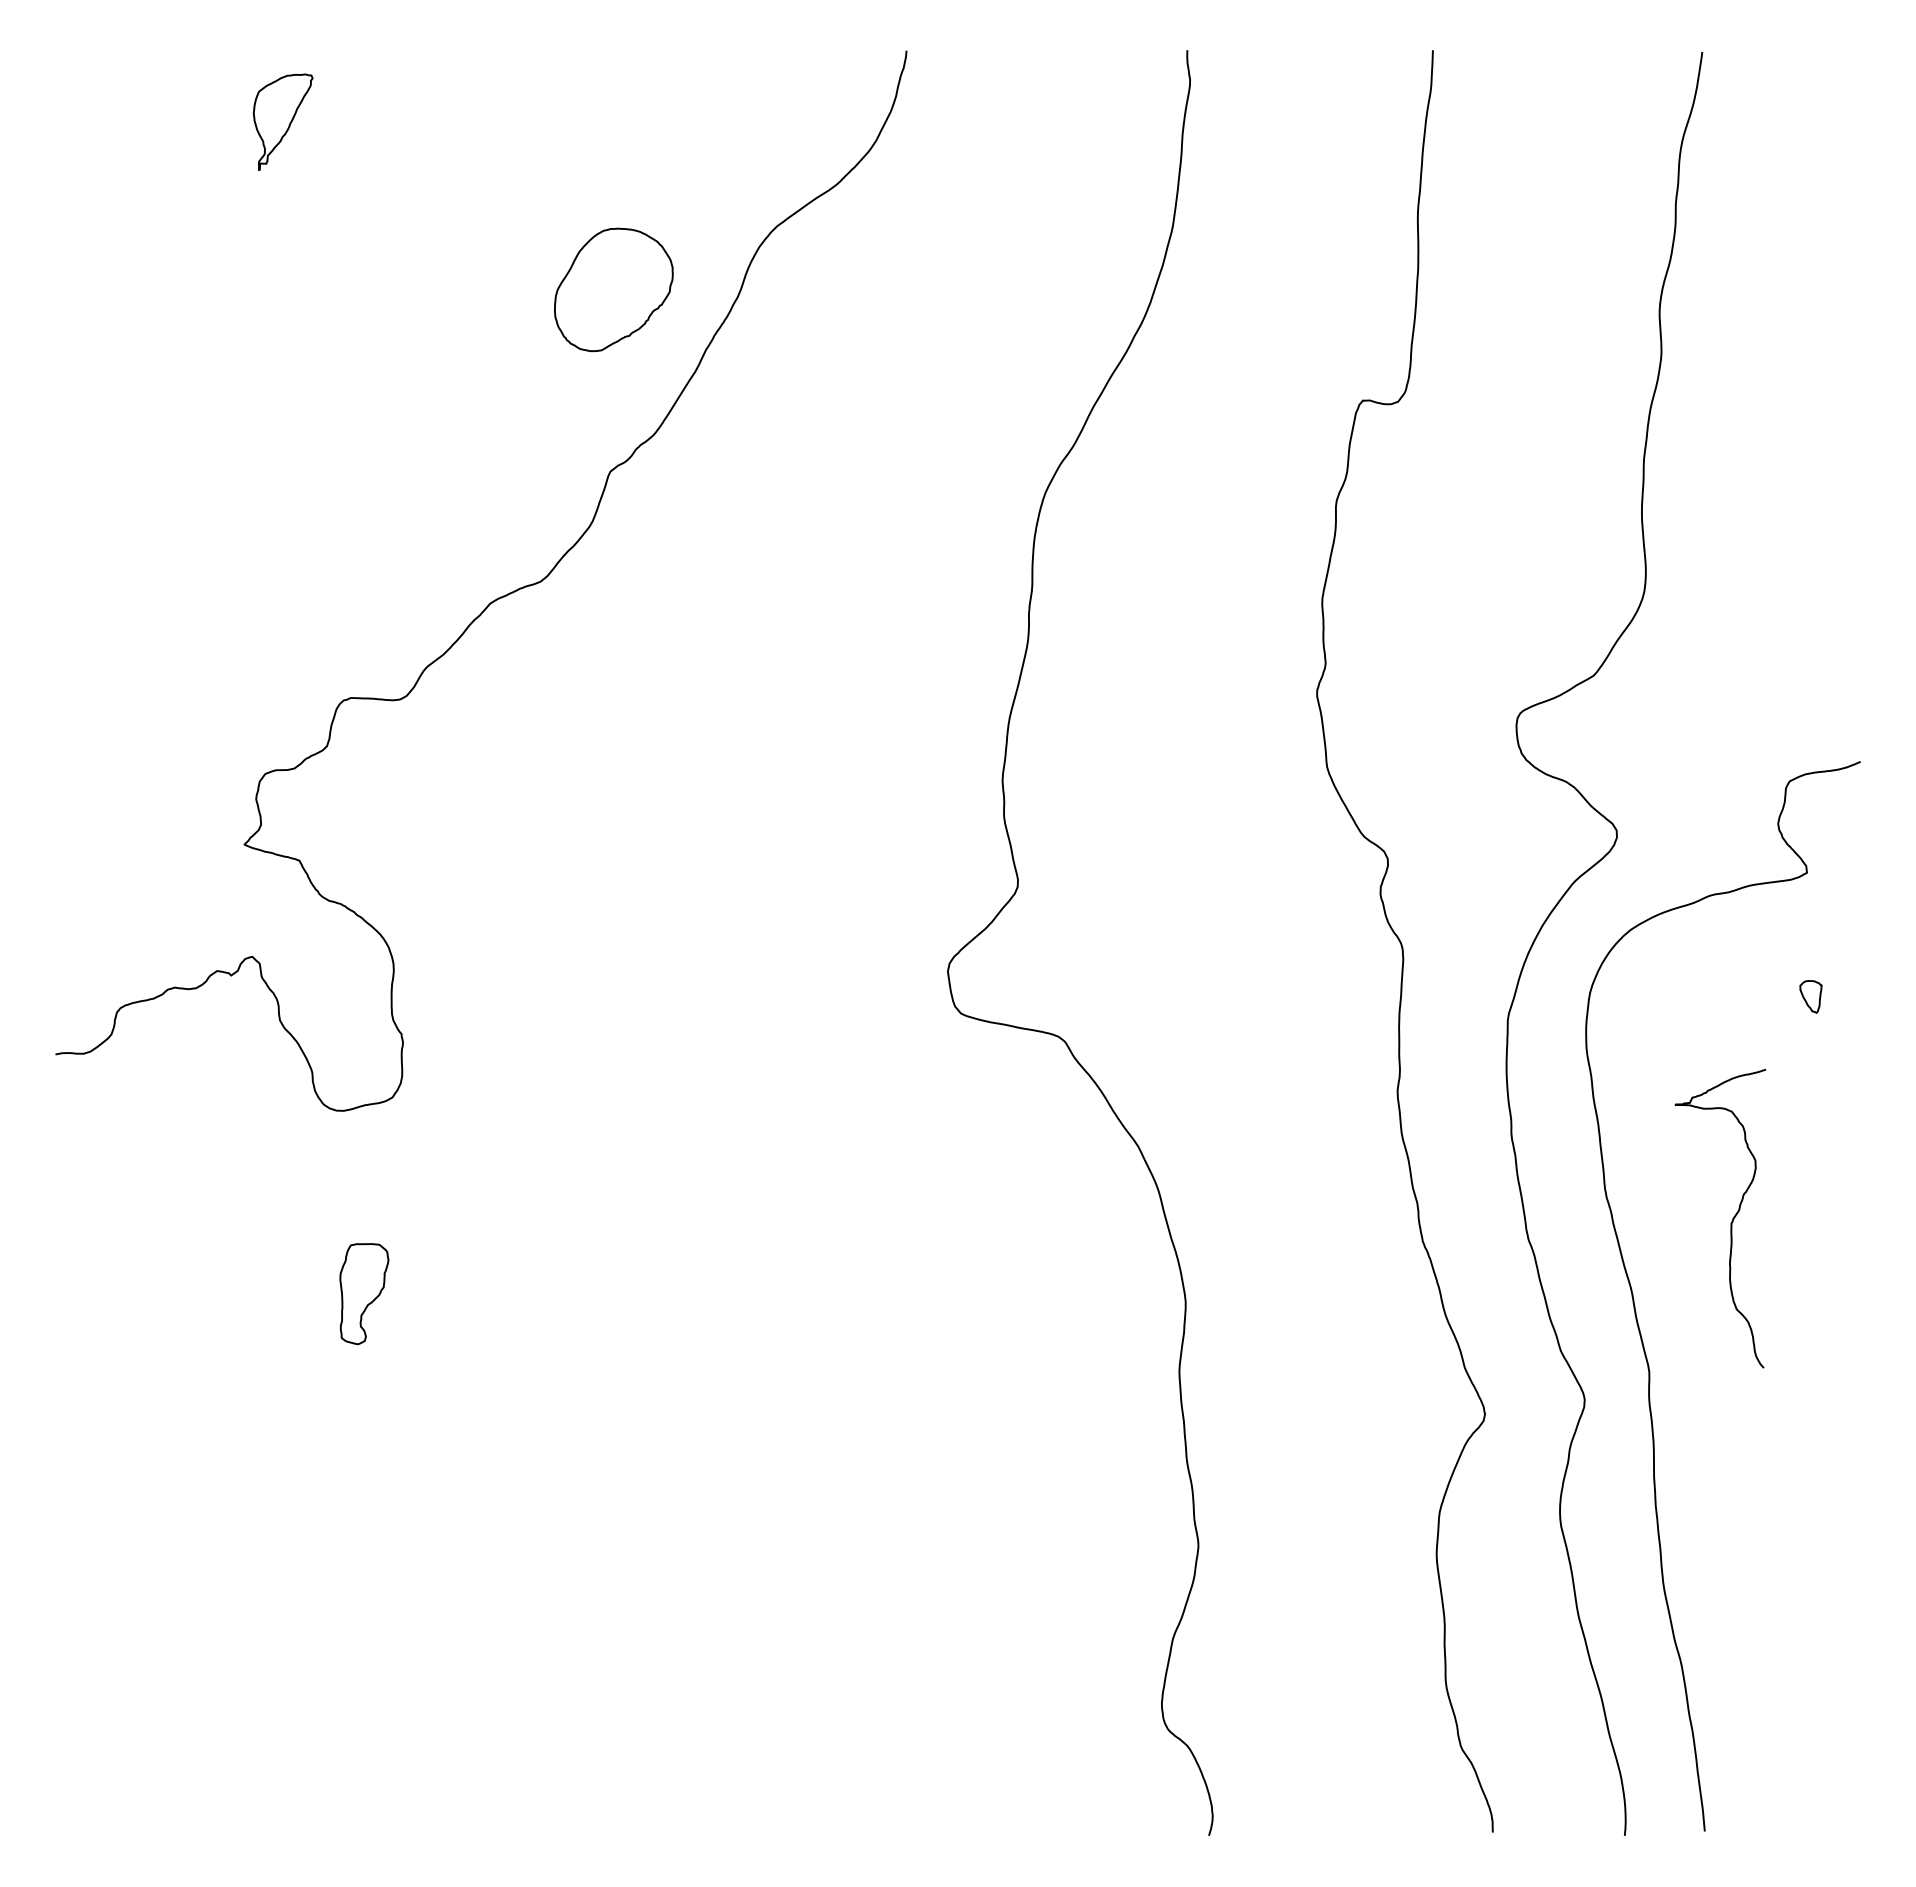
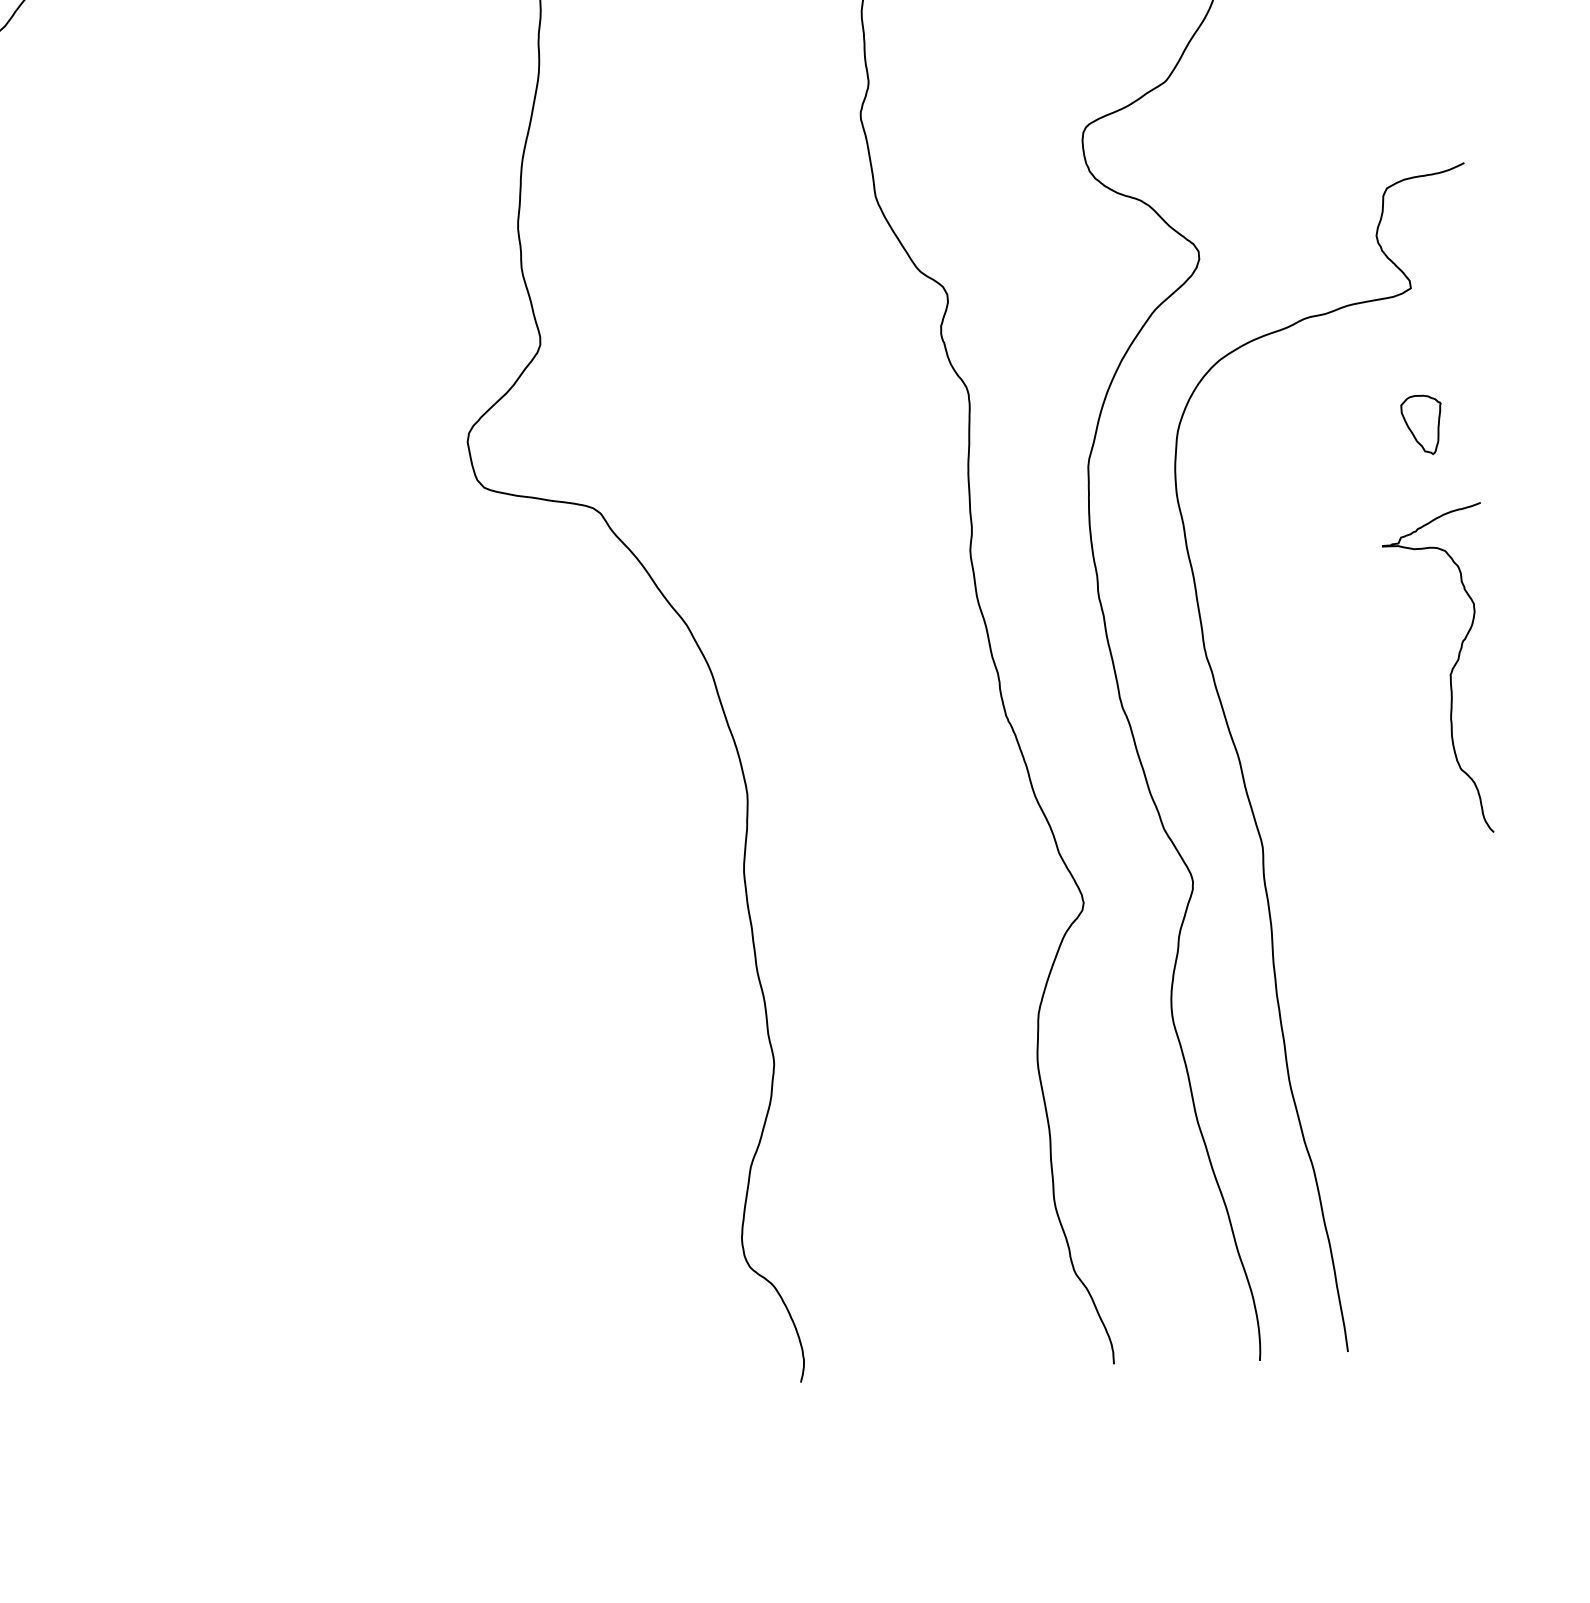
part: (1810, 996) -> (1421, 424), size x1.67
curve: (1731, 1220) -> (1450, 671), moved

